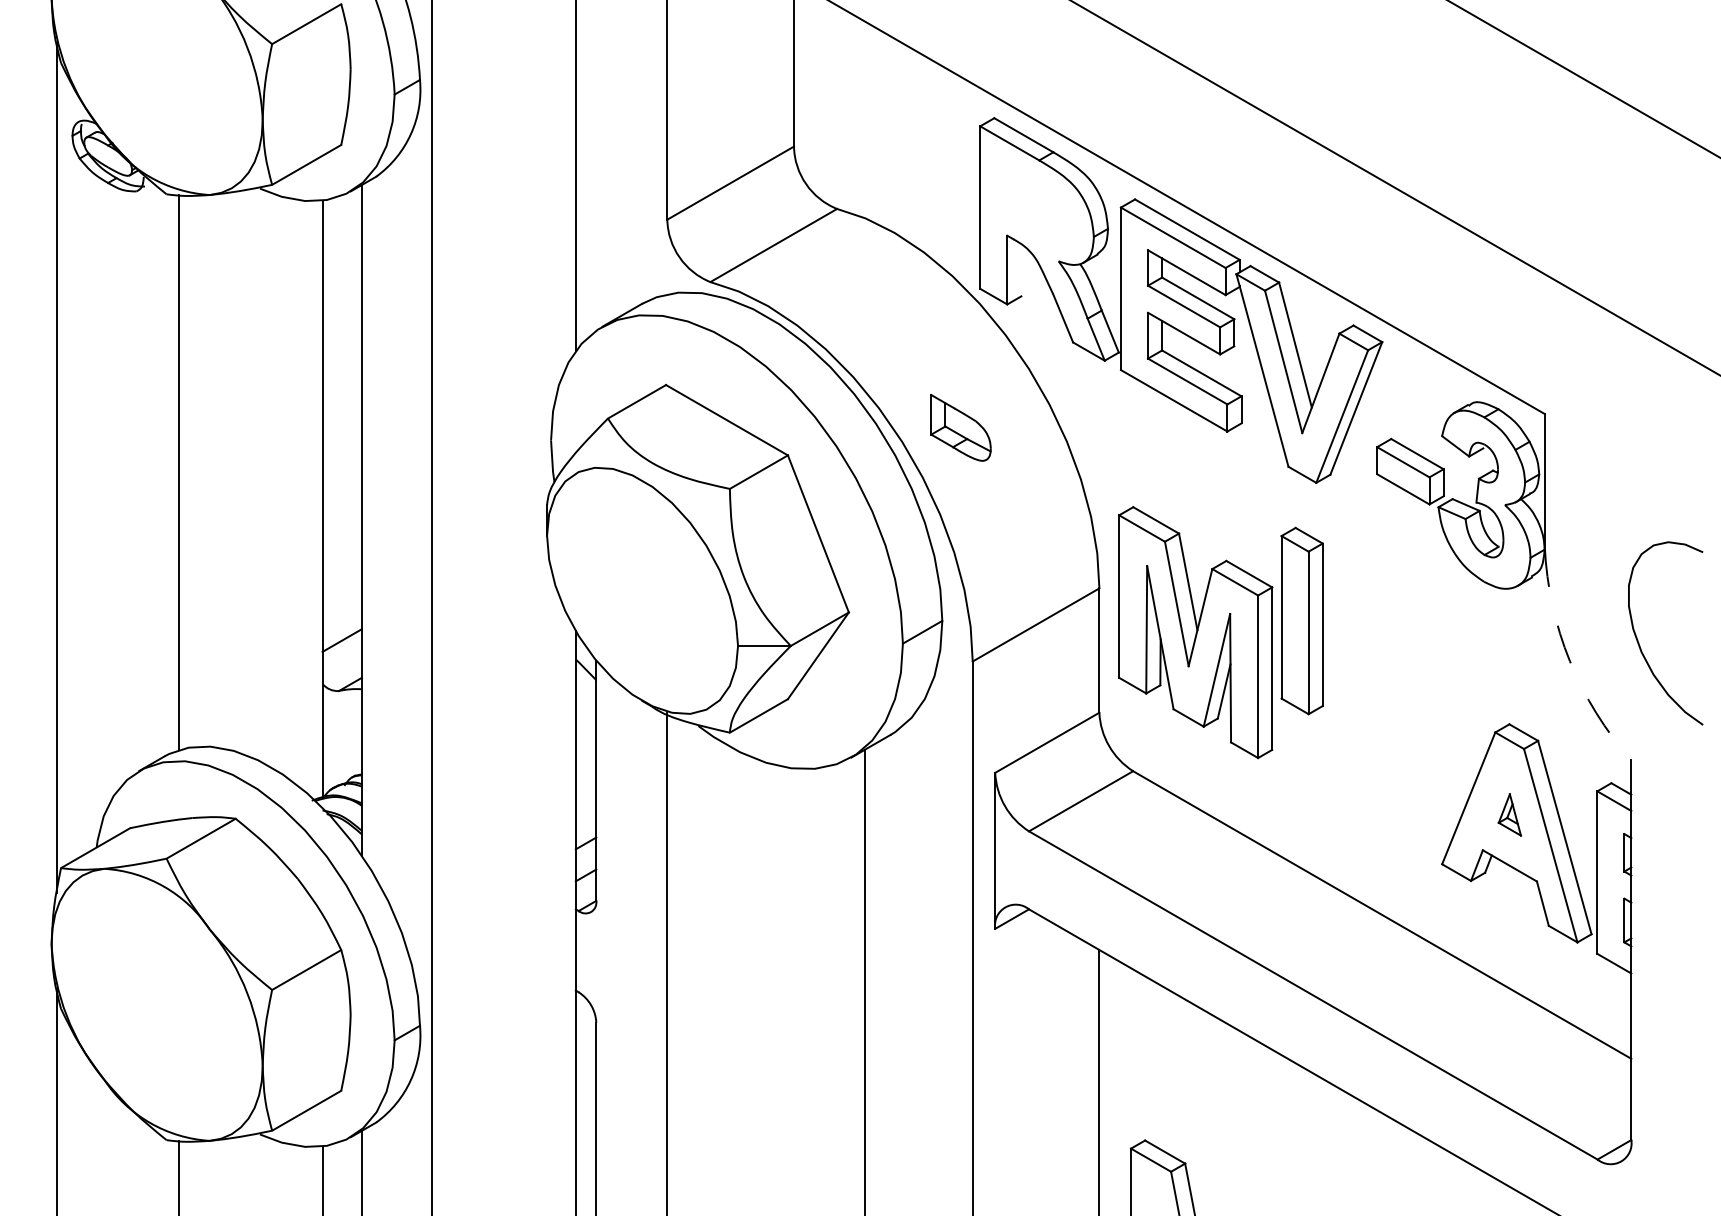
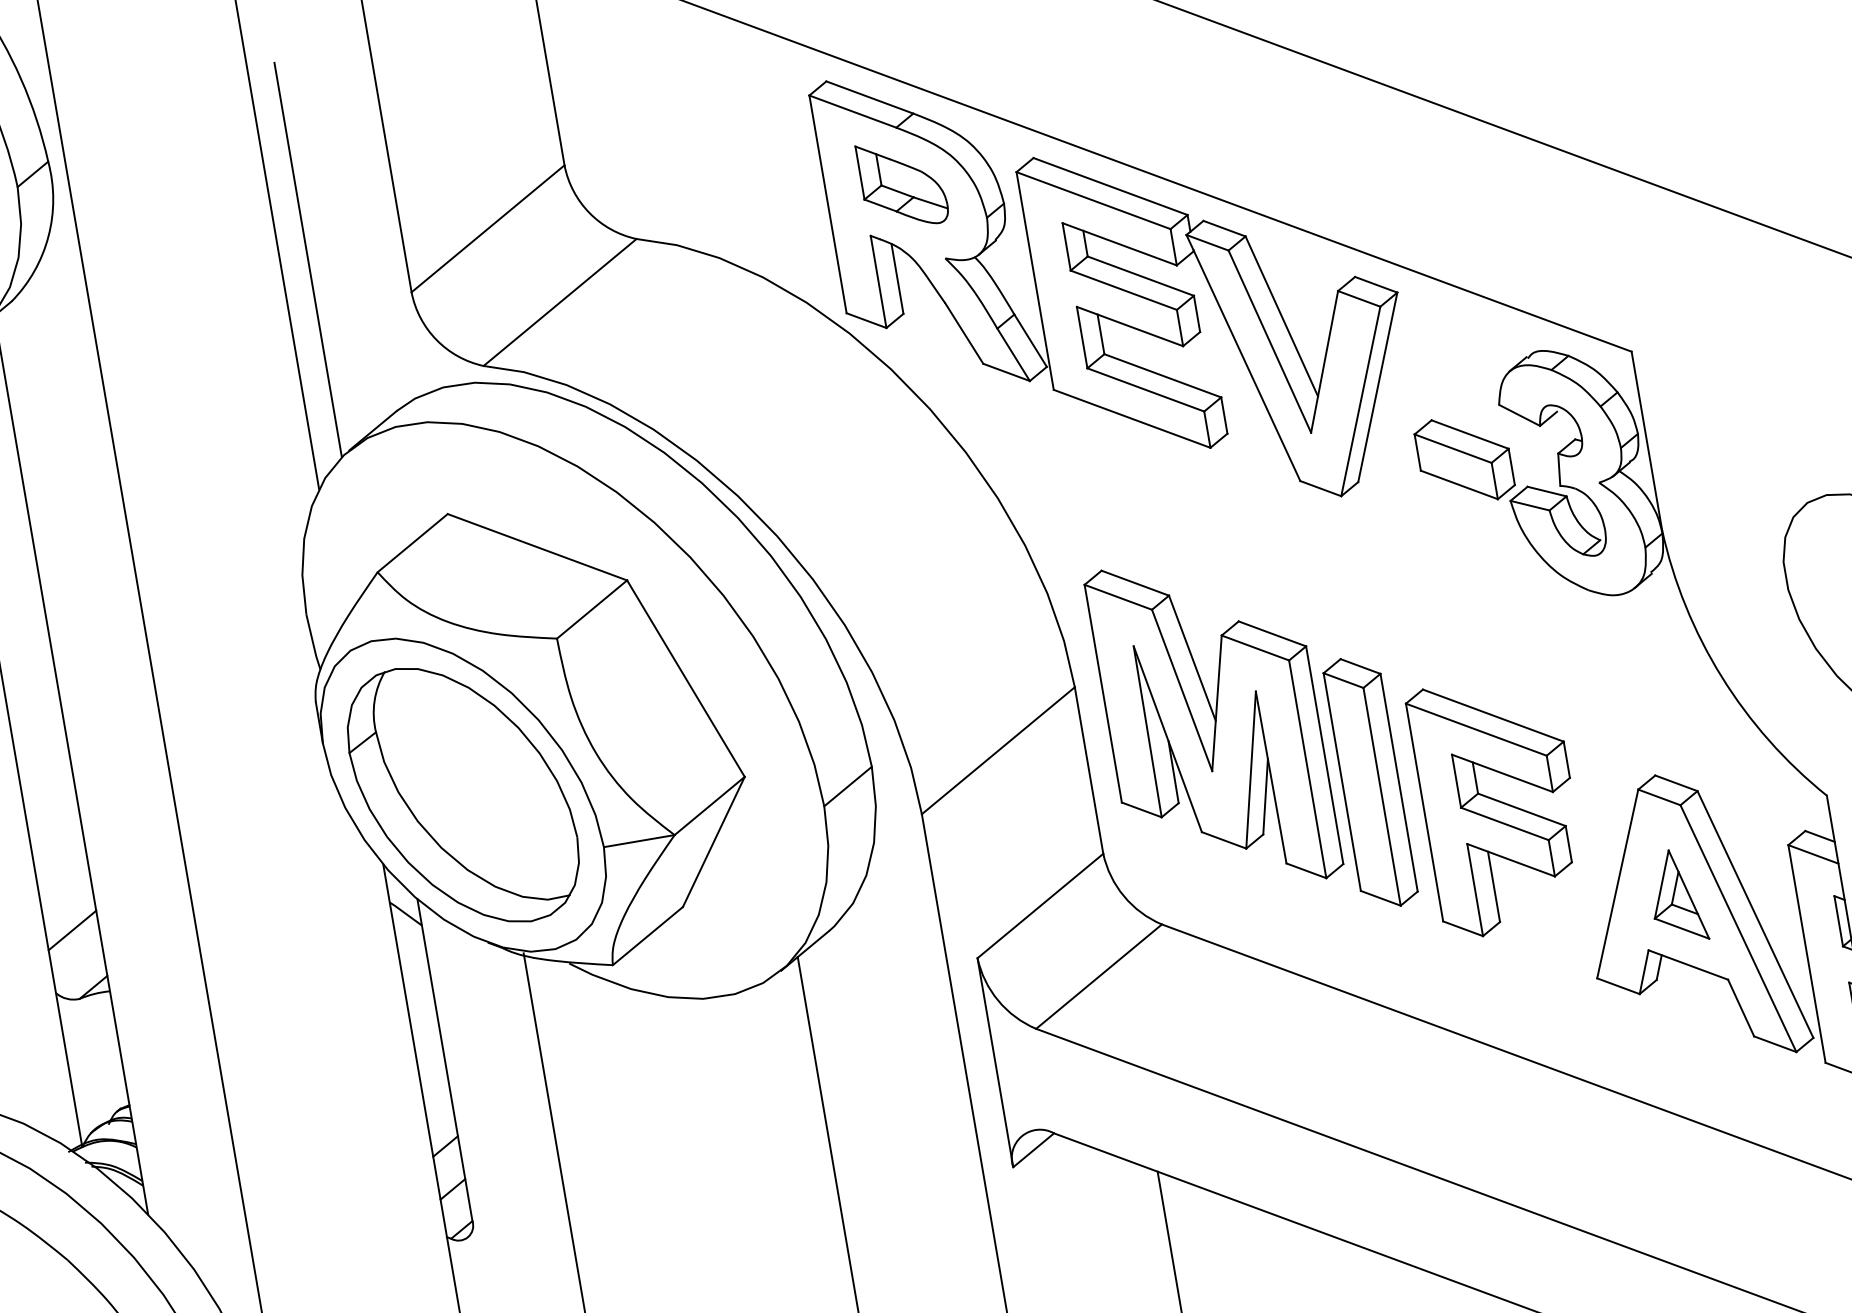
line: (596, 183) -> (308, 259), added
line: (1021, 270) -> (897, 279), added
part: (960, 427) -> (901, 183), moved
part: (642, 590) -> (463, 794), added
part: (1301, 620) -> (1369, 781), moved
arc: (1569, 661) -> (1721, 677), dashed -> solid
part: (1392, 726) -> (1499, 805), added
part: (1509, 814) -> (1676, 896), size x1.67

